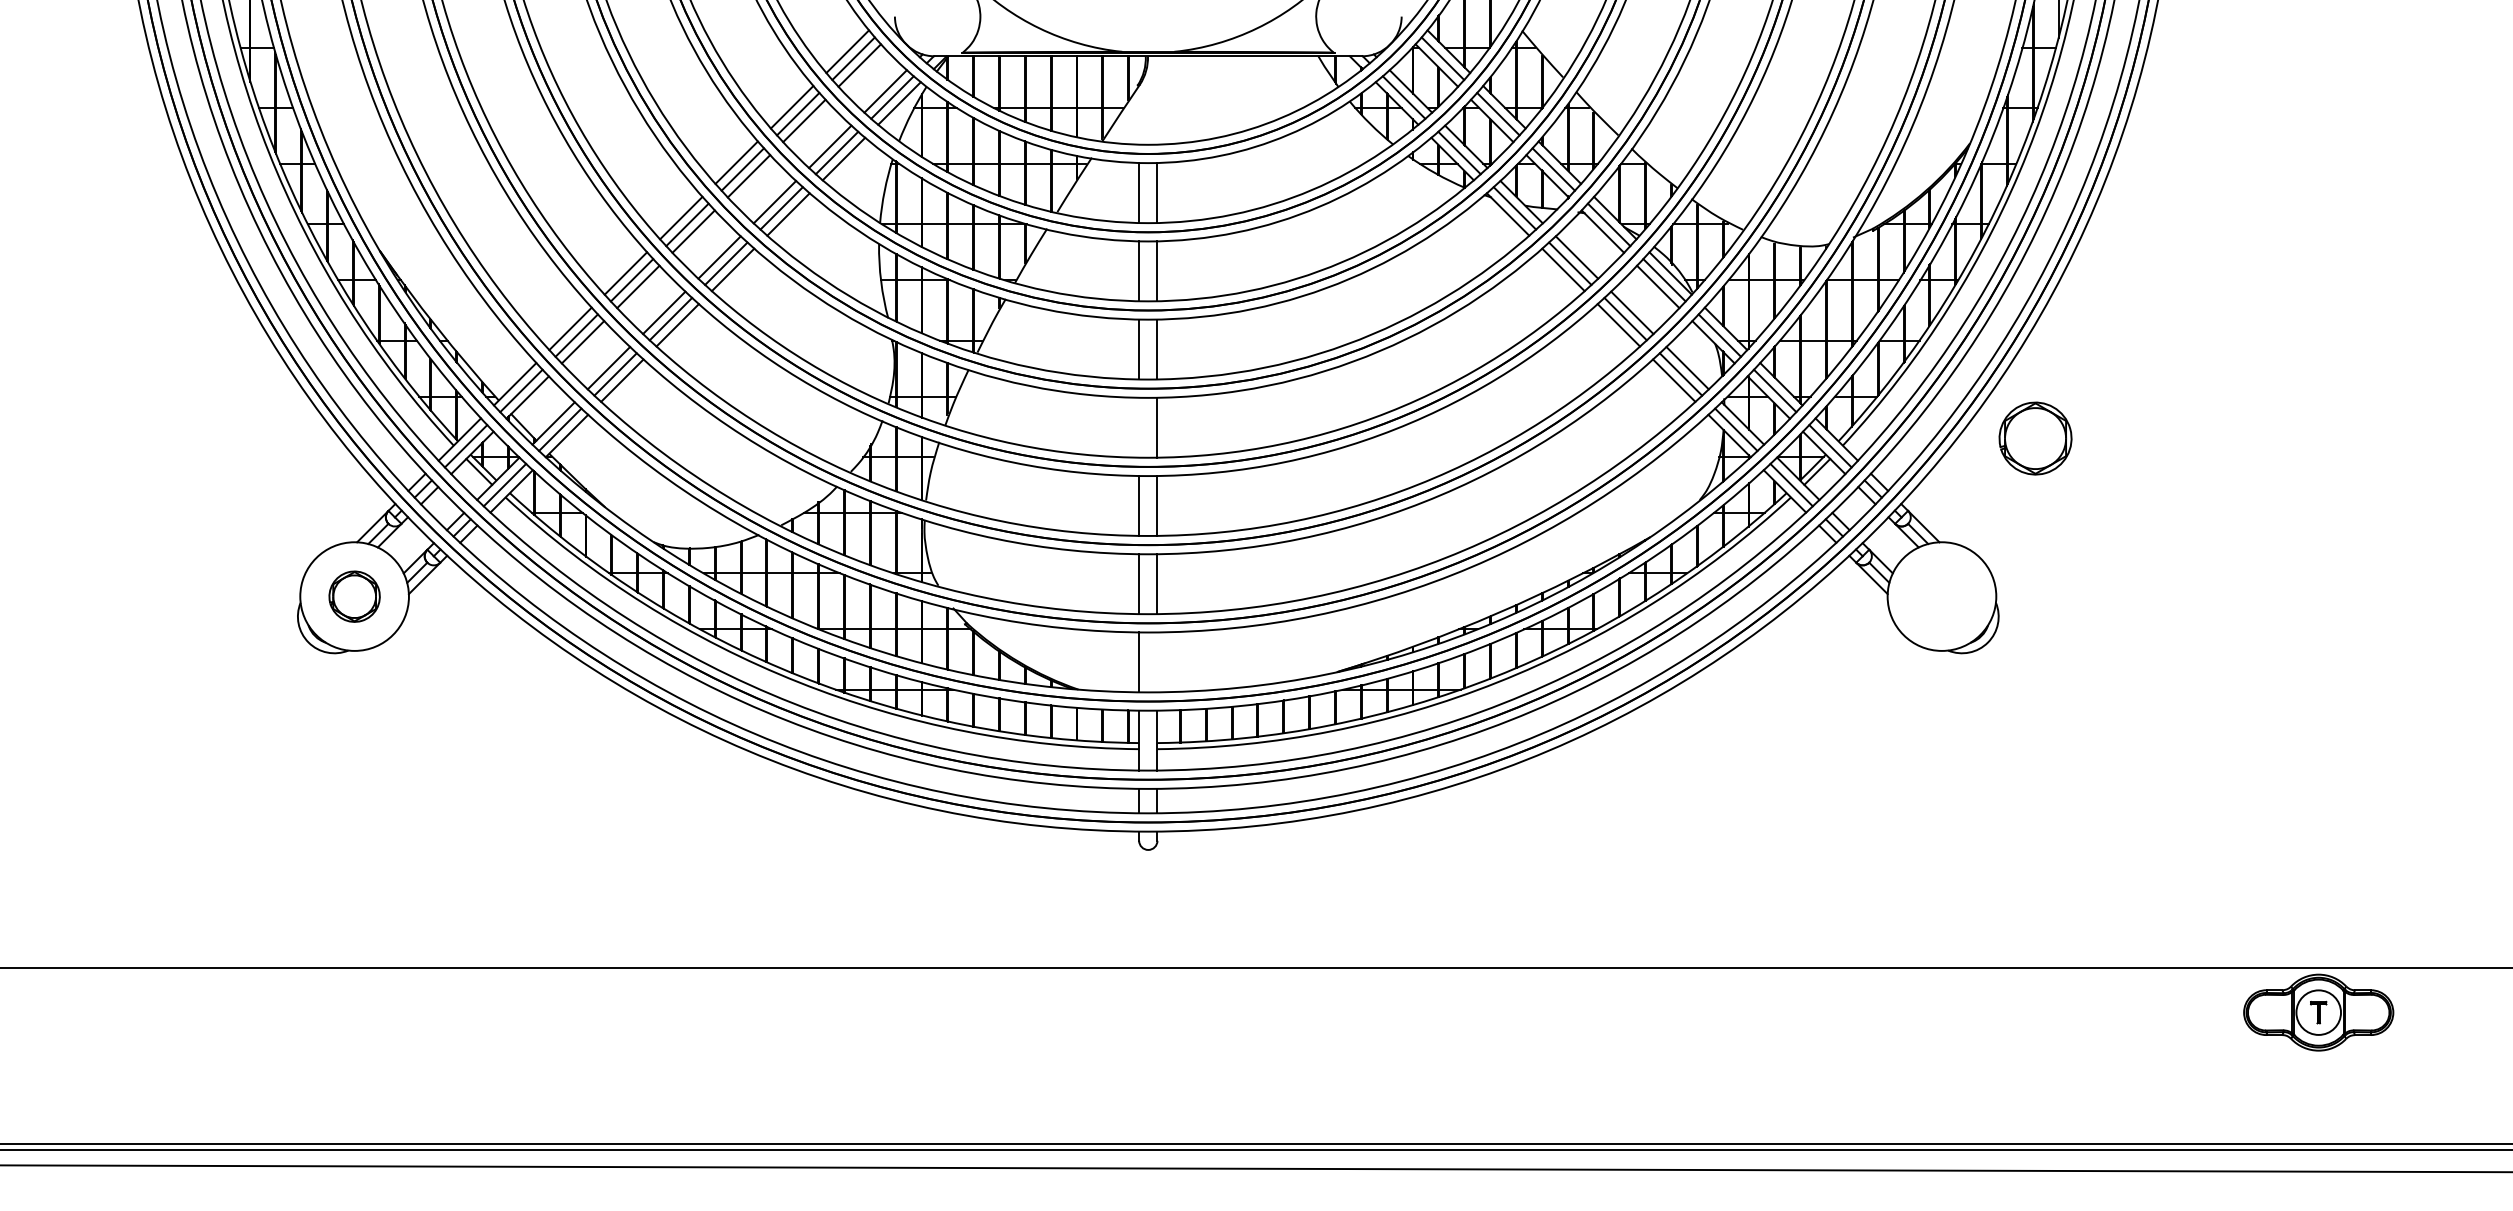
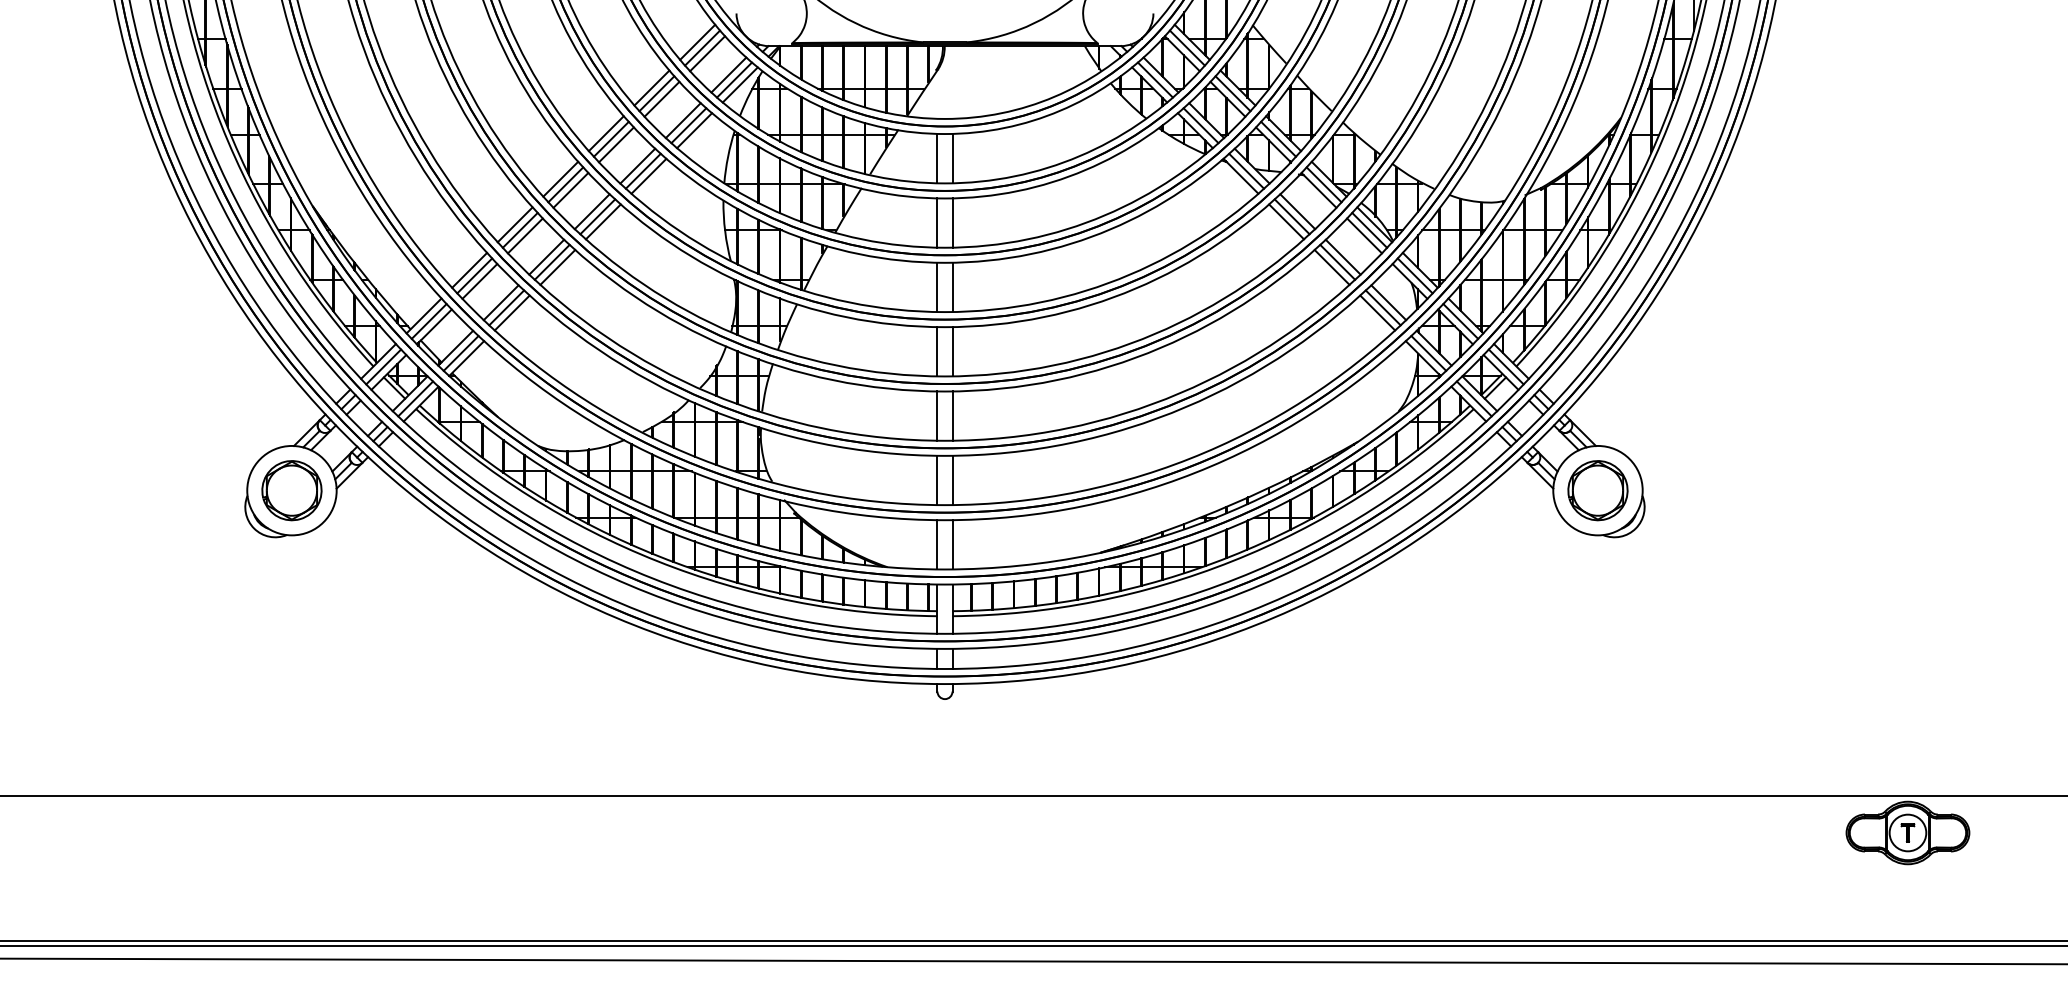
line: (1139, 427) -> (937, 351), added
part: (2034, 438) -> (1597, 490), moved
part: (354, 596) -> (291, 490), size x1.43
line: (1157, 662) -> (952, 544), added

